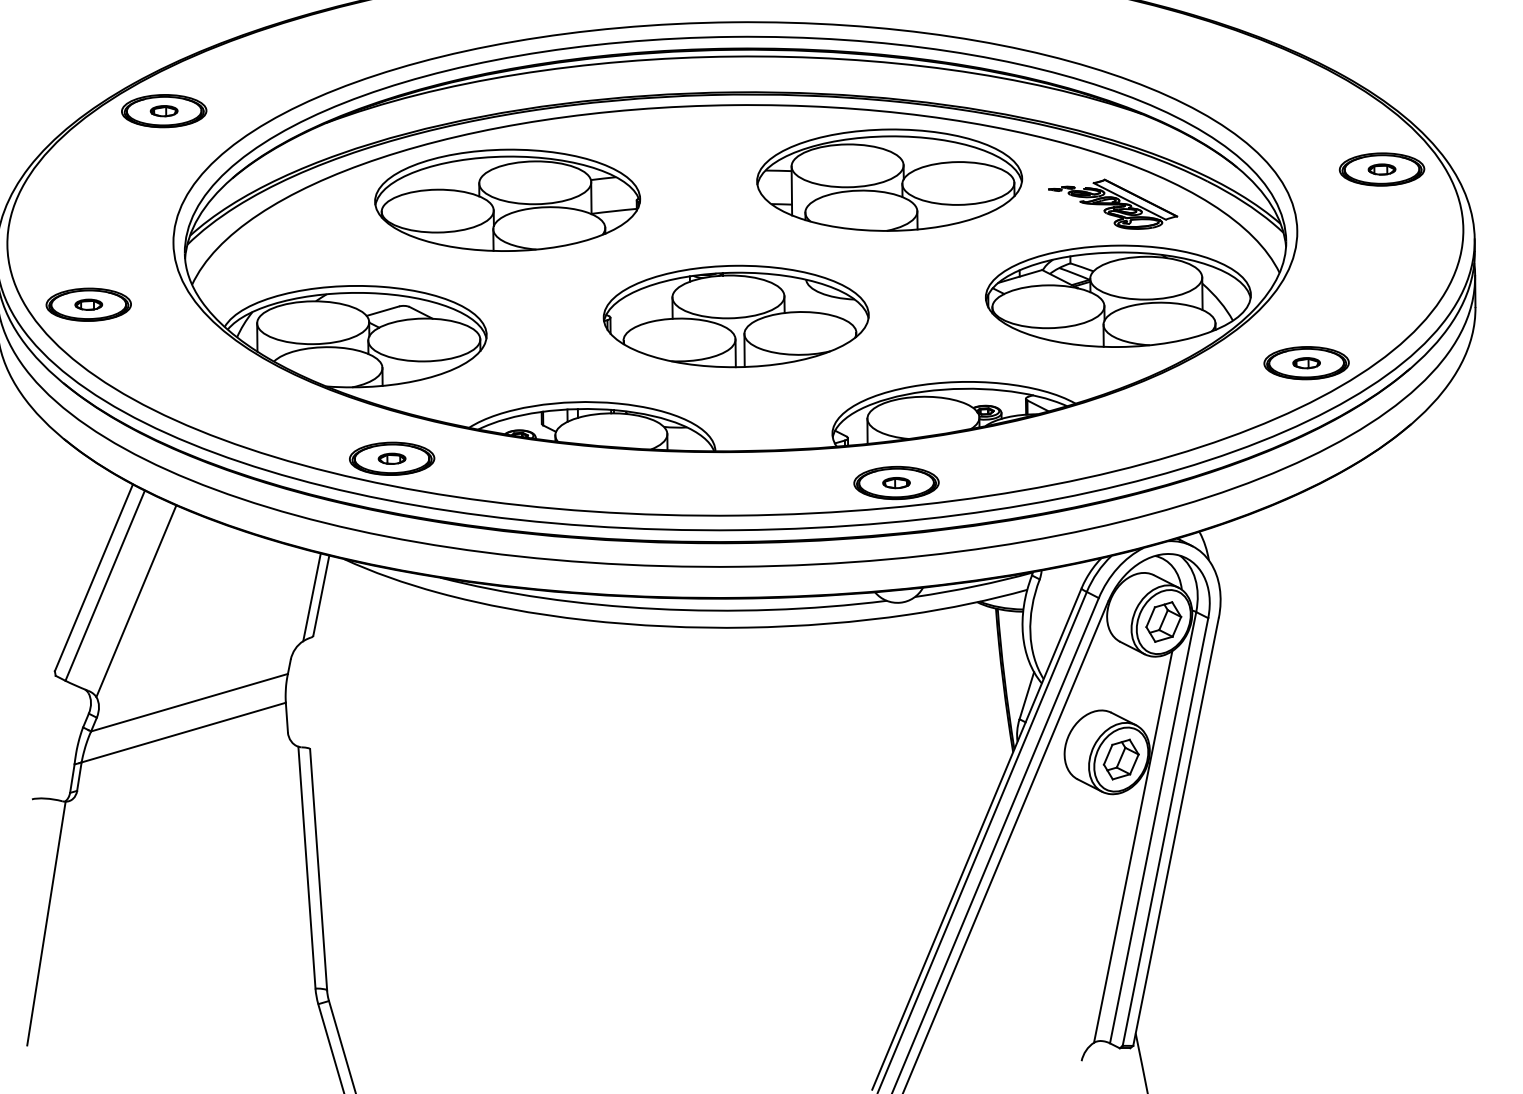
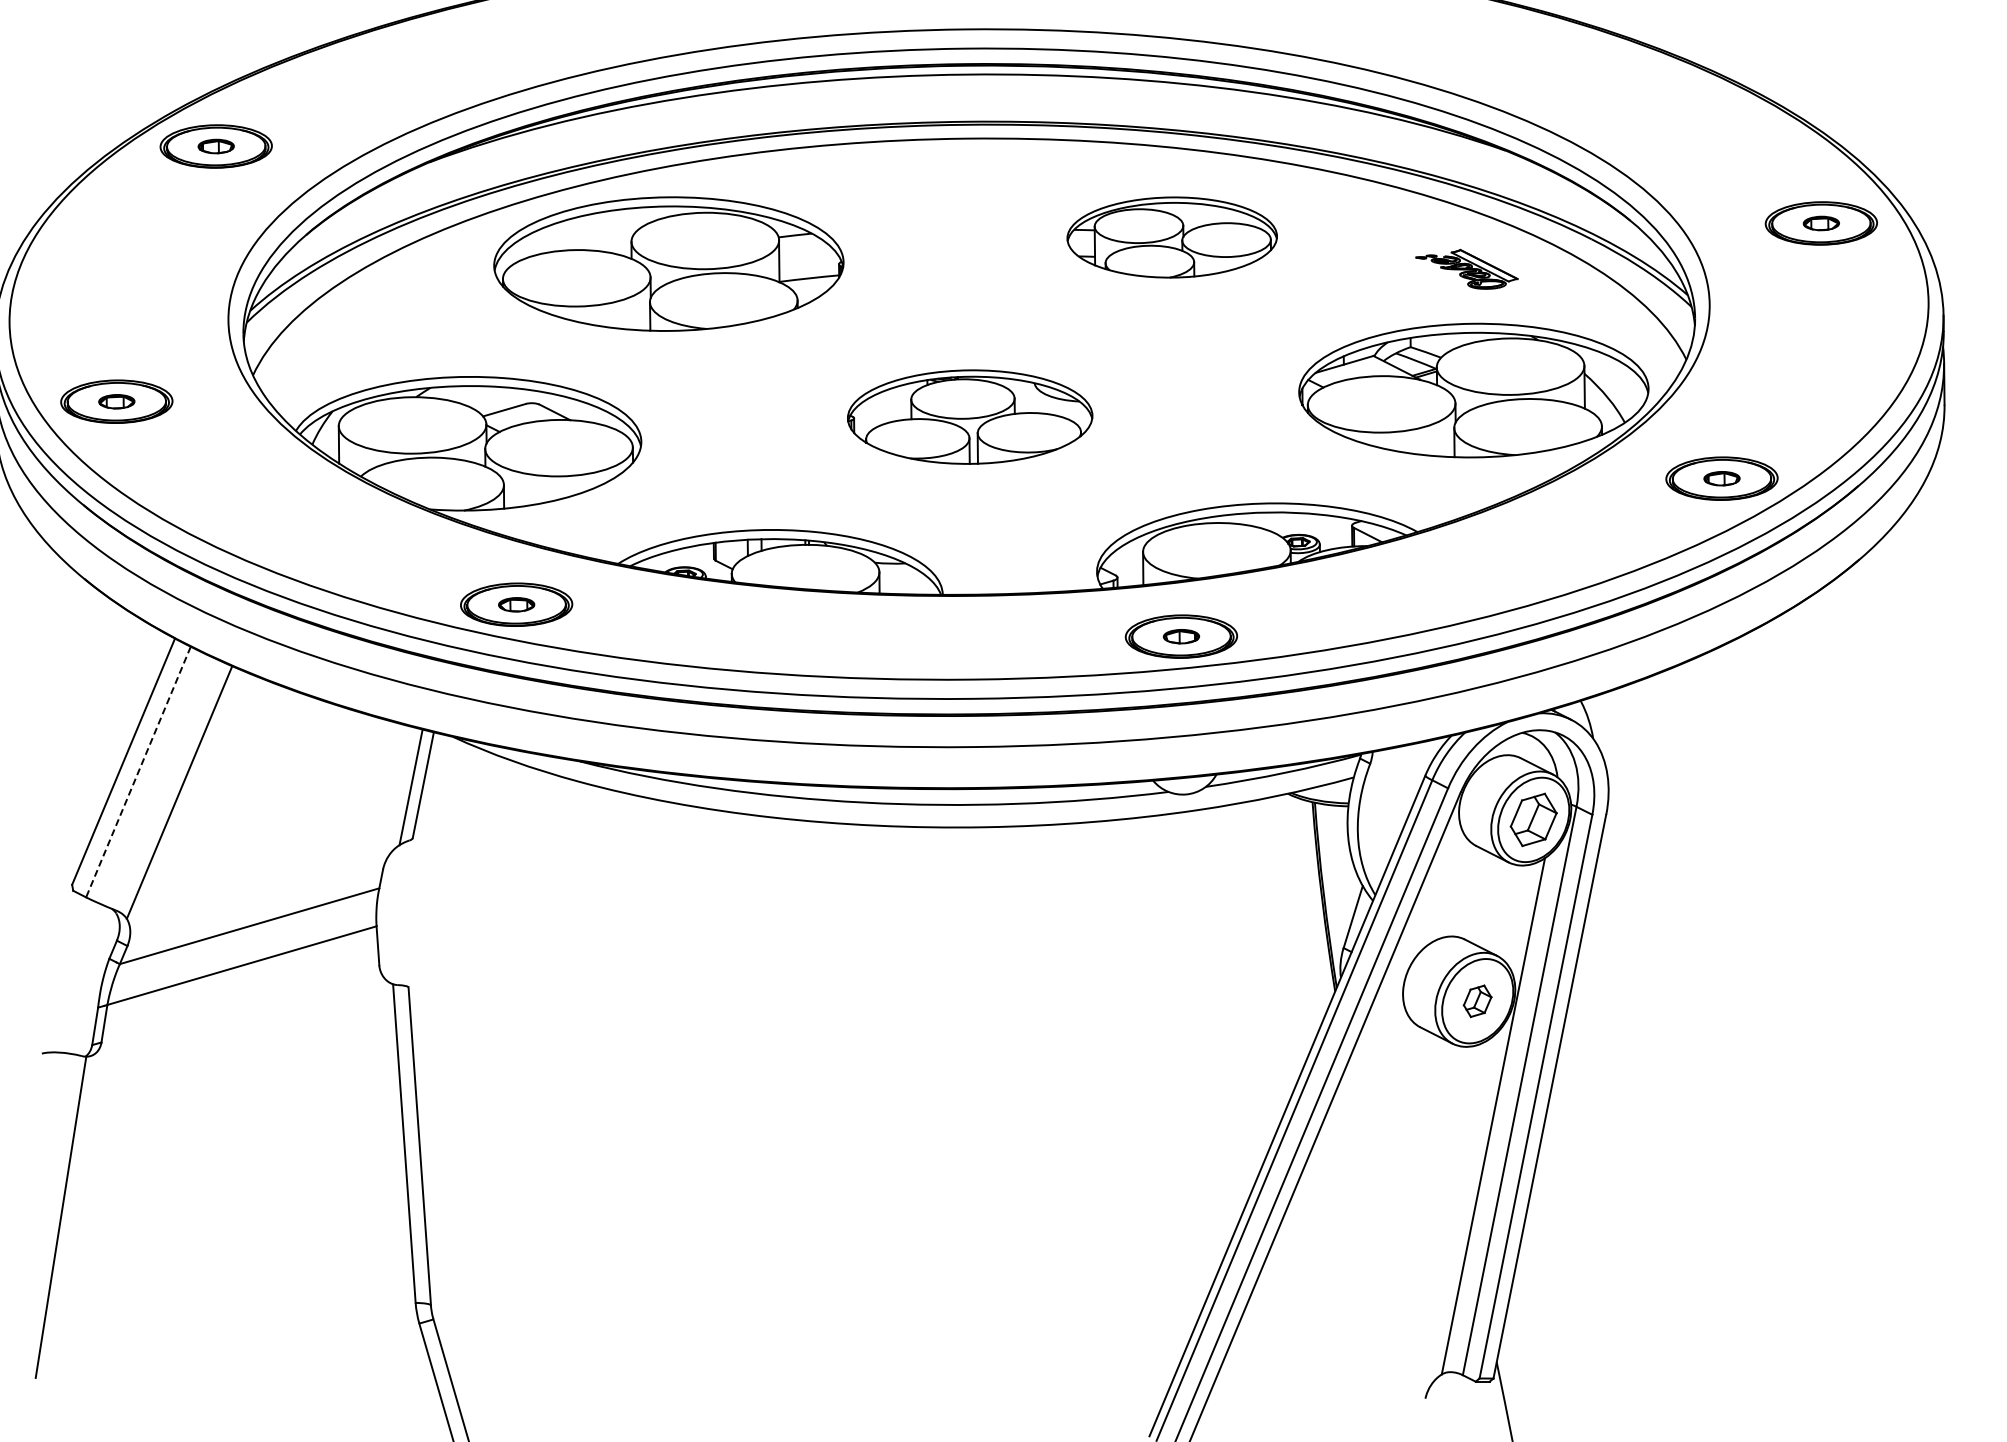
part: (888, 180) -> (1171, 237), size x0.6
part: (1112, 204) -> (1466, 269), size x0.6
part: (735, 315) -> (969, 416), size x0.7
line: (105, 586) -> (138, 772), solid -> dashed
part: (1121, 759) -> (1477, 1001), size x0.6

